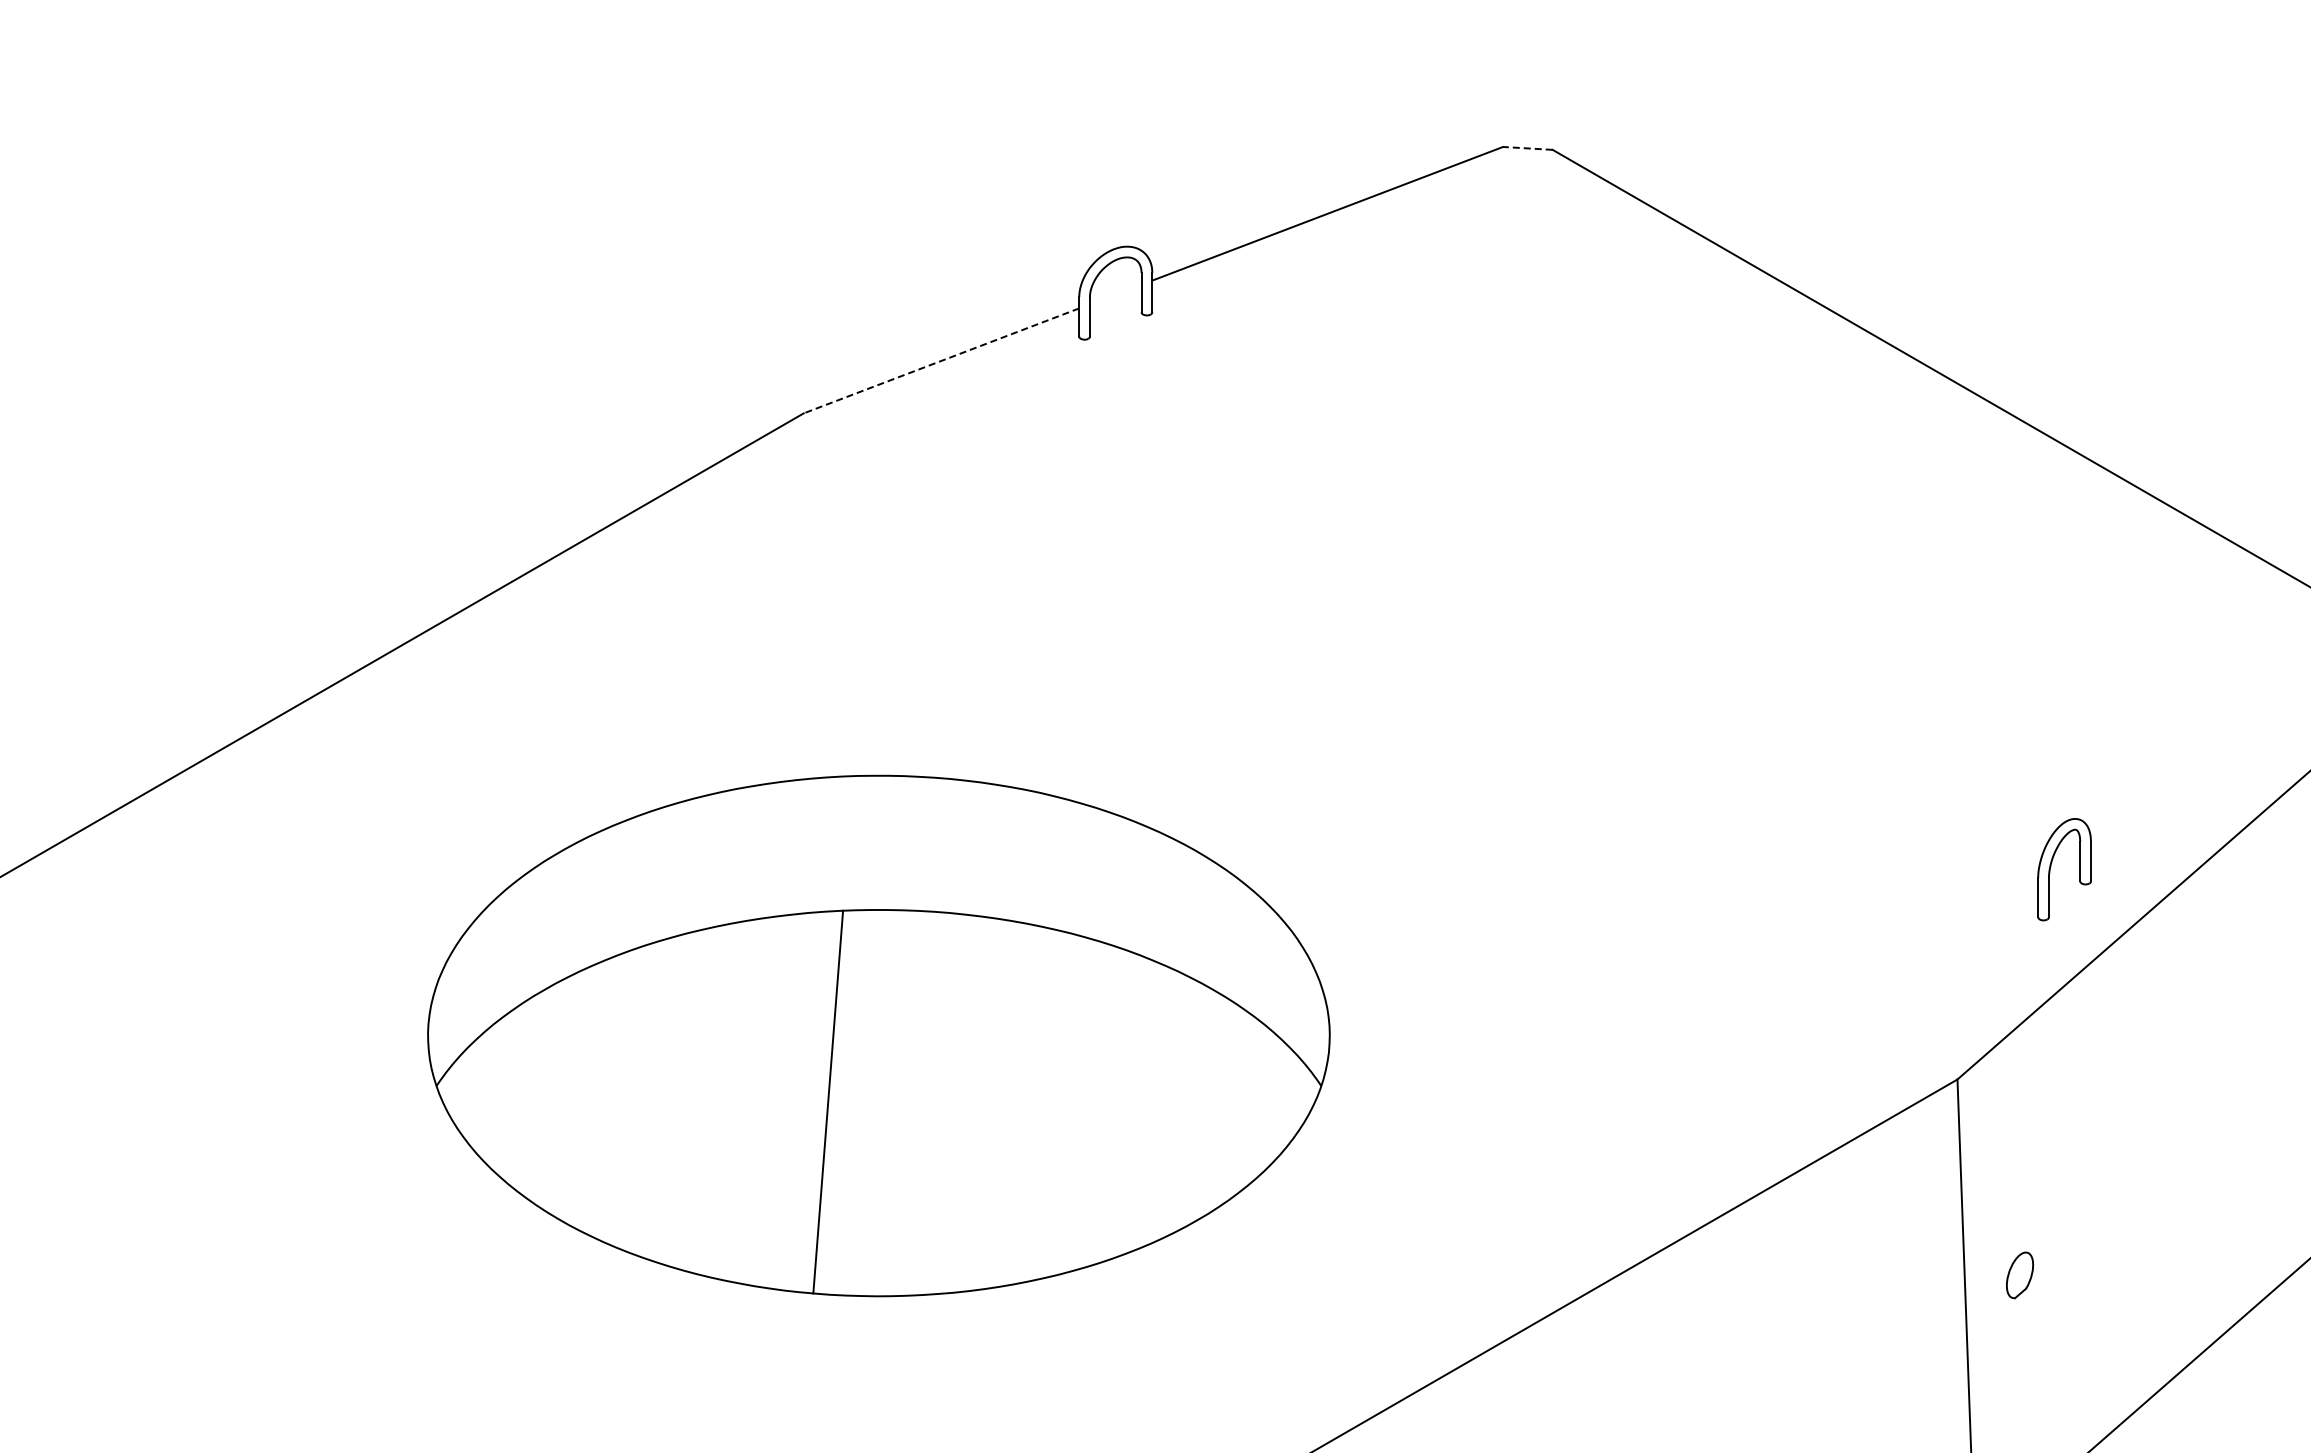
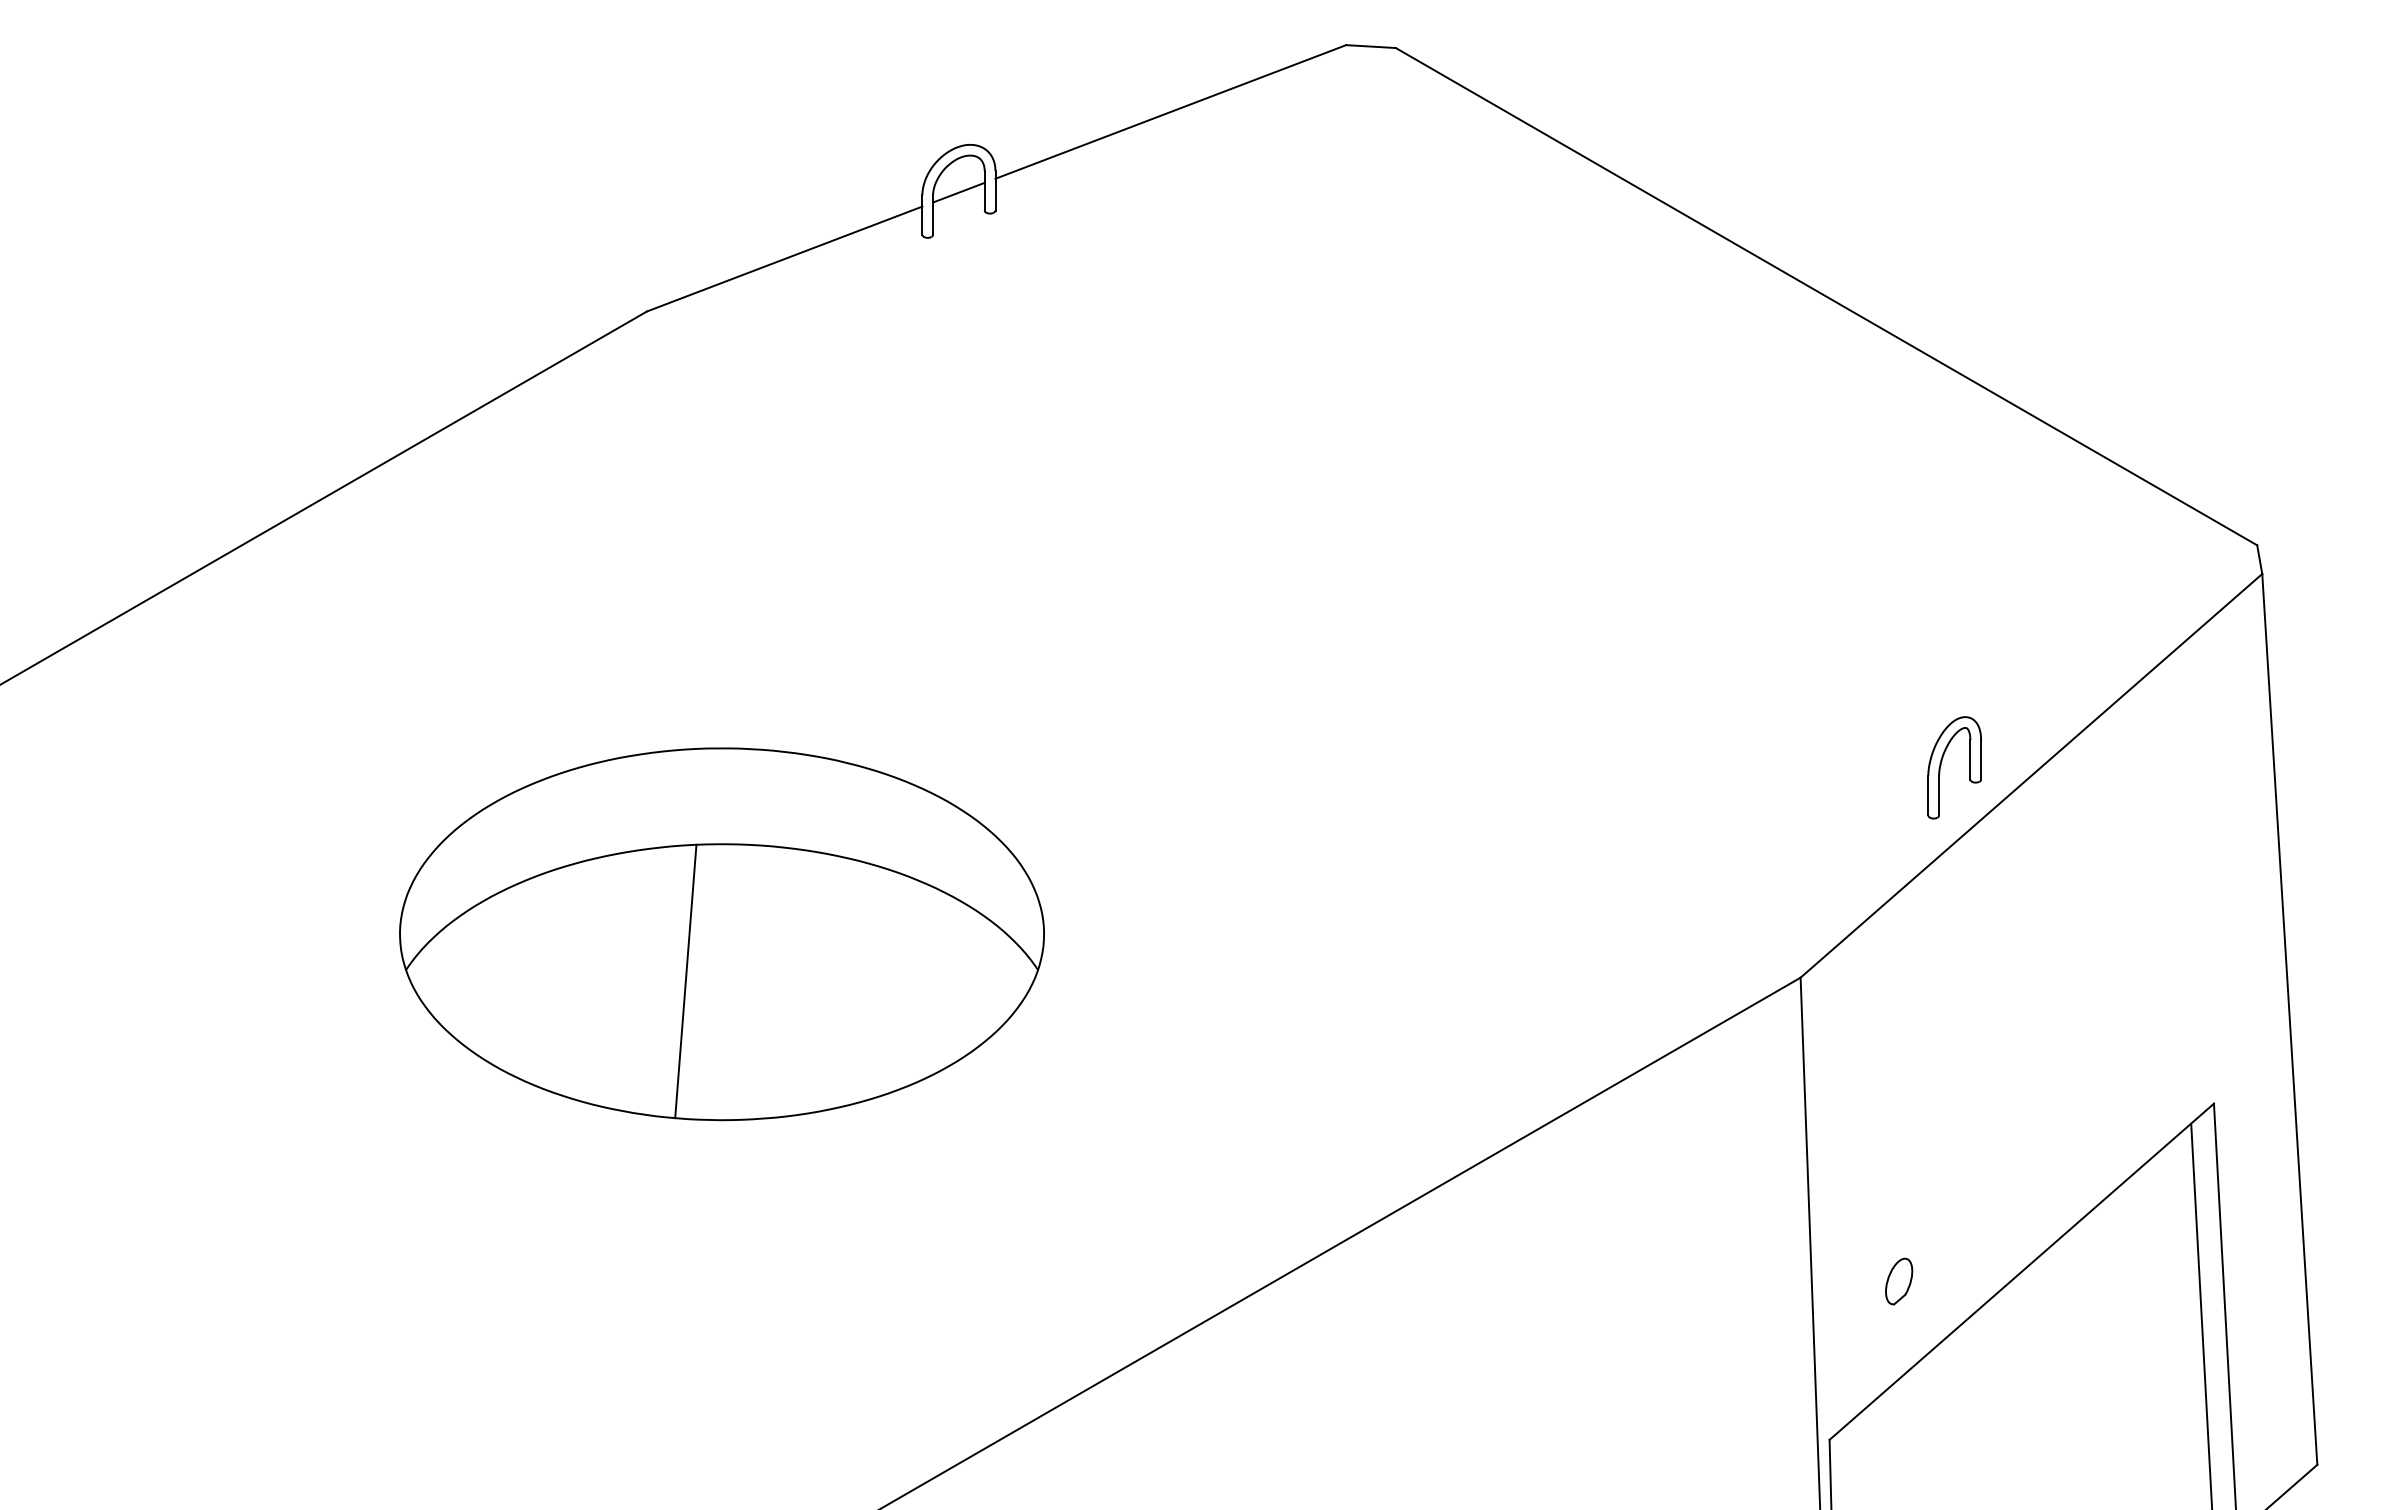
line: (1528, 148) -> (1371, 46), dashed -> solid
line: (1115, 294) -> (958, 192), added
line: (941, 361) -> (784, 259), dashed -> solid
part: (2051, 867) -> (1941, 765), moved
part: (878, 1036) -> (721, 934), size x0.71
part: (2020, 1275) -> (1899, 1281), moved

